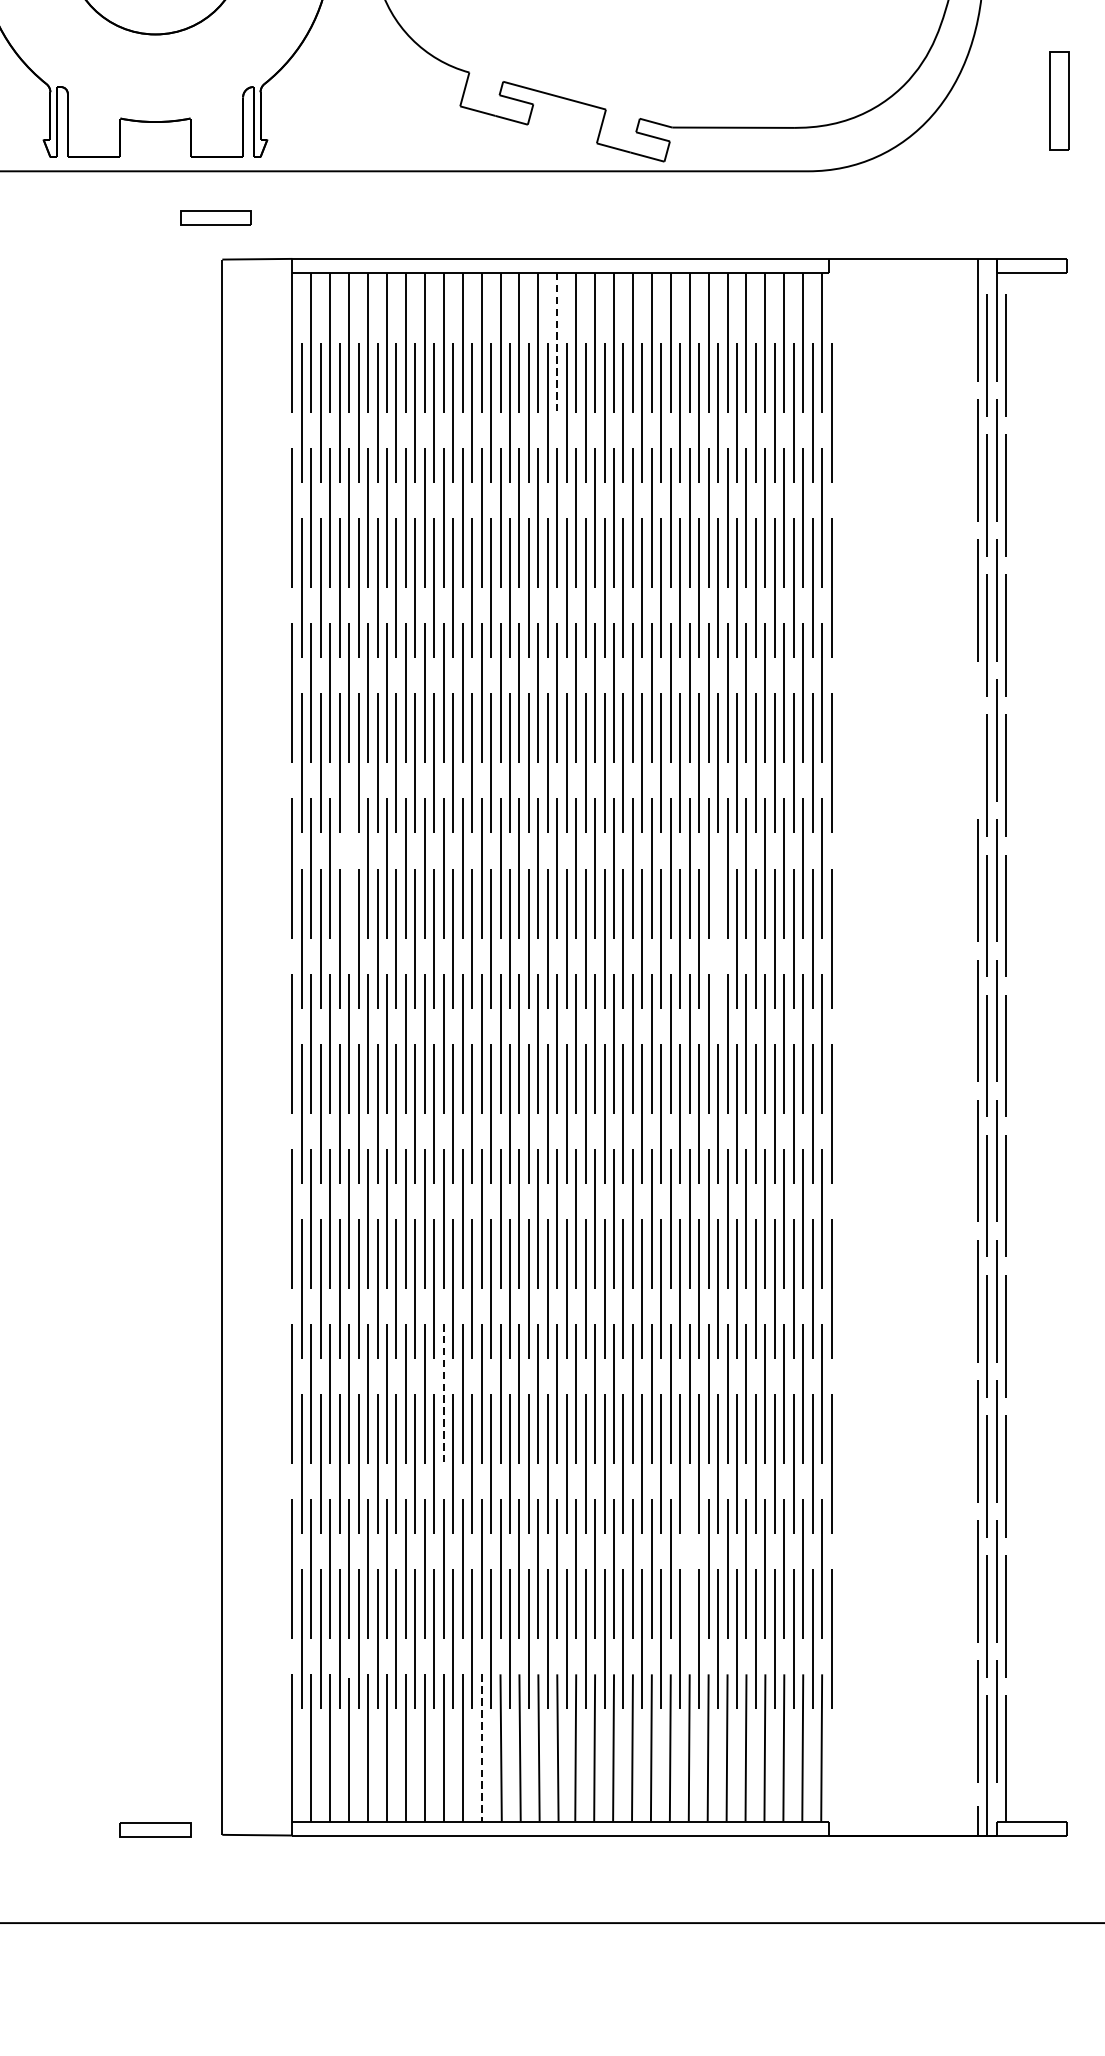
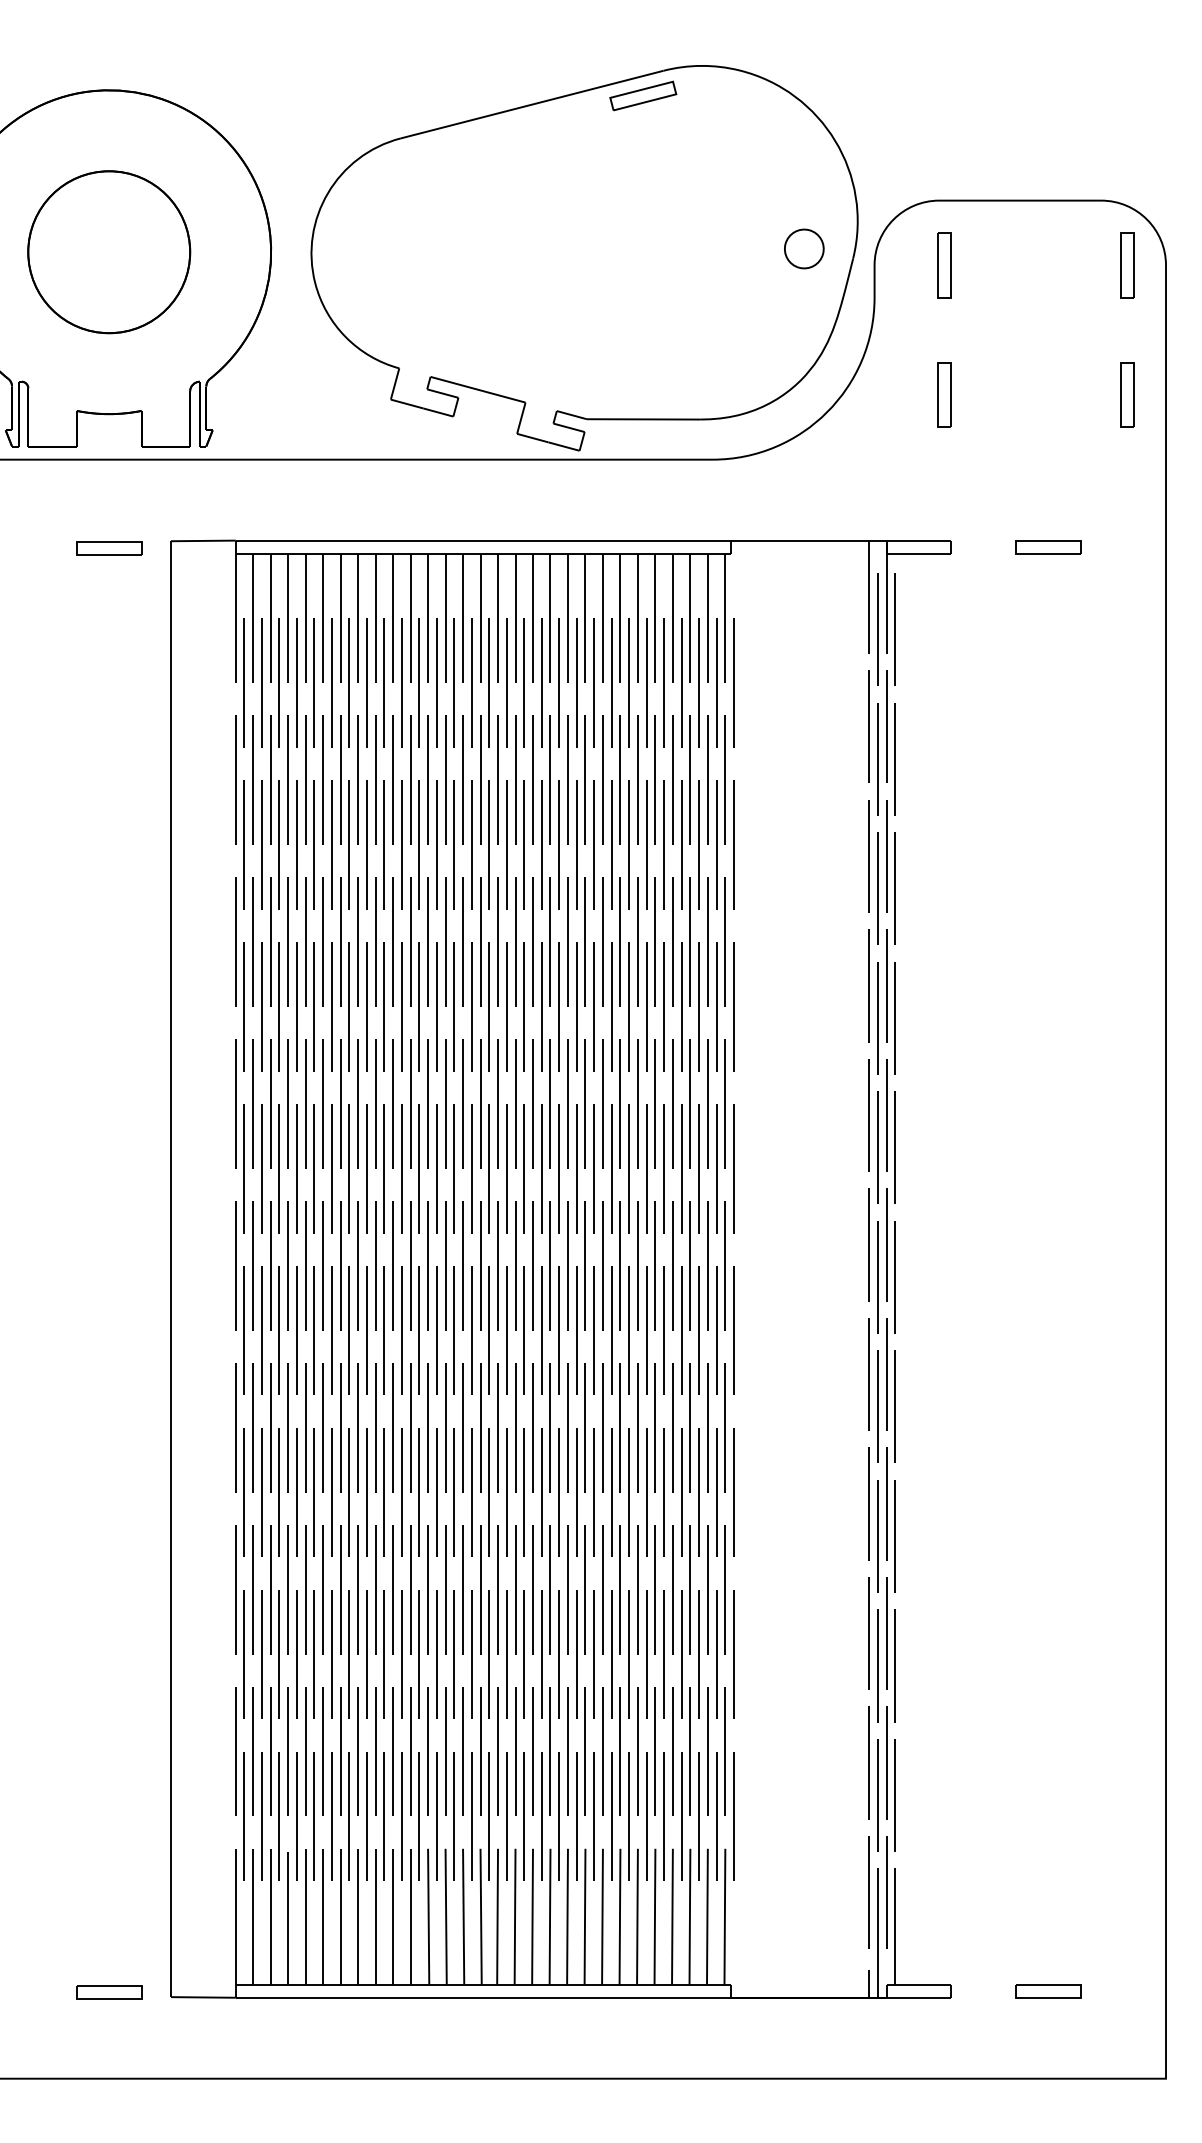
part: (1059, 100) -> (944, 394), size x0.71
part: (216, 218) -> (109, 548), moved
line: (557, 343) -> (480, 618), dashed -> solid
line: (977, 740) -> (868, 985), added
line: (348, 867) -> (287, 1103), added
line: (717, 938) -> (628, 1168), added
line: (443, 1393) -> (375, 1589), dashed -> solid
line: (689, 1569) -> (602, 1751), added
line: (481, 1747) -> (410, 1916), dashed -> solid

